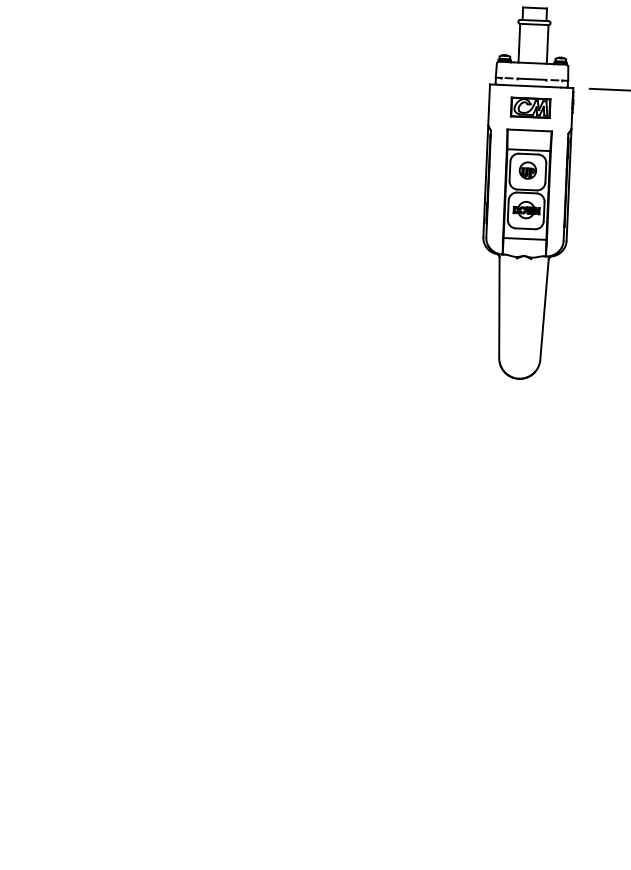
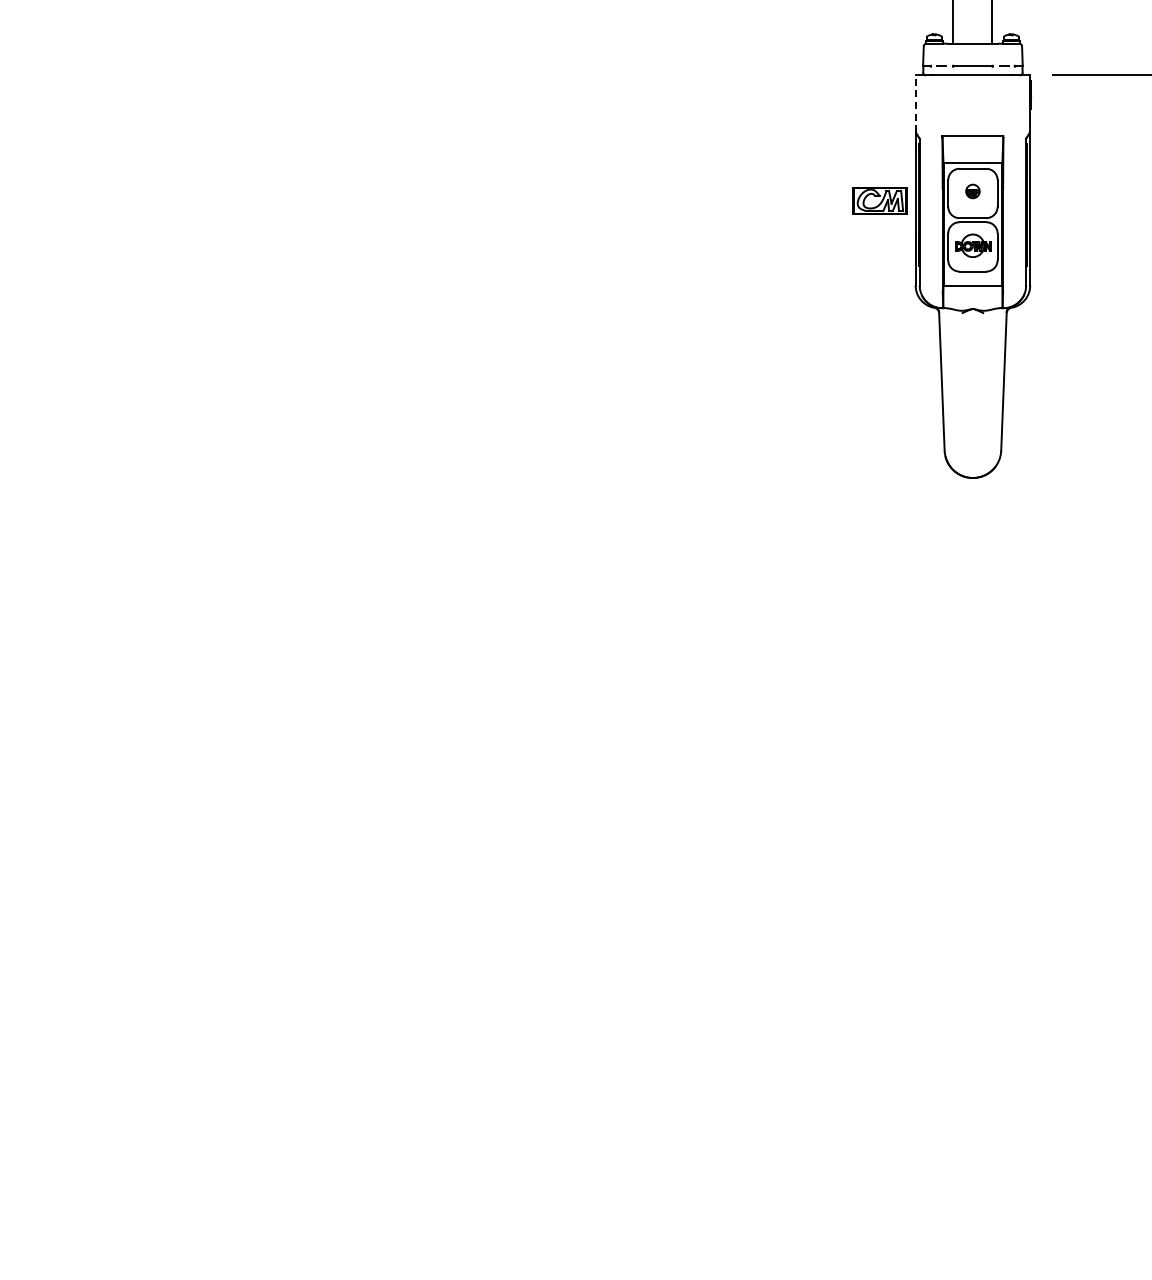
line: (489, 104) -> (915, 103), solid -> dashed
part: (530, 107) -> (879, 200), moved
part: (527, 170) -> (972, 191), size x0.6

